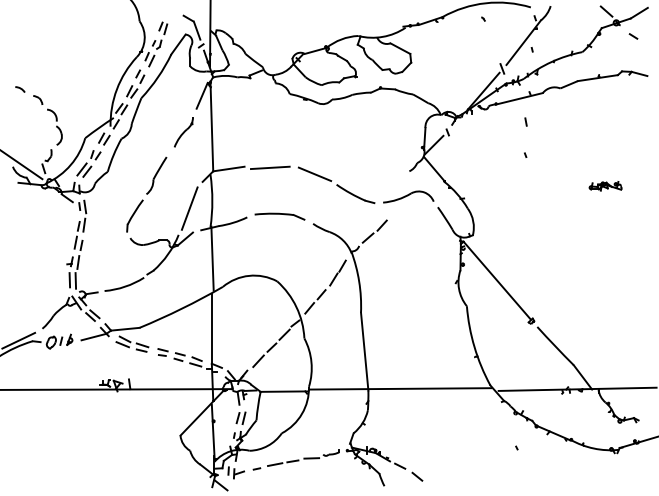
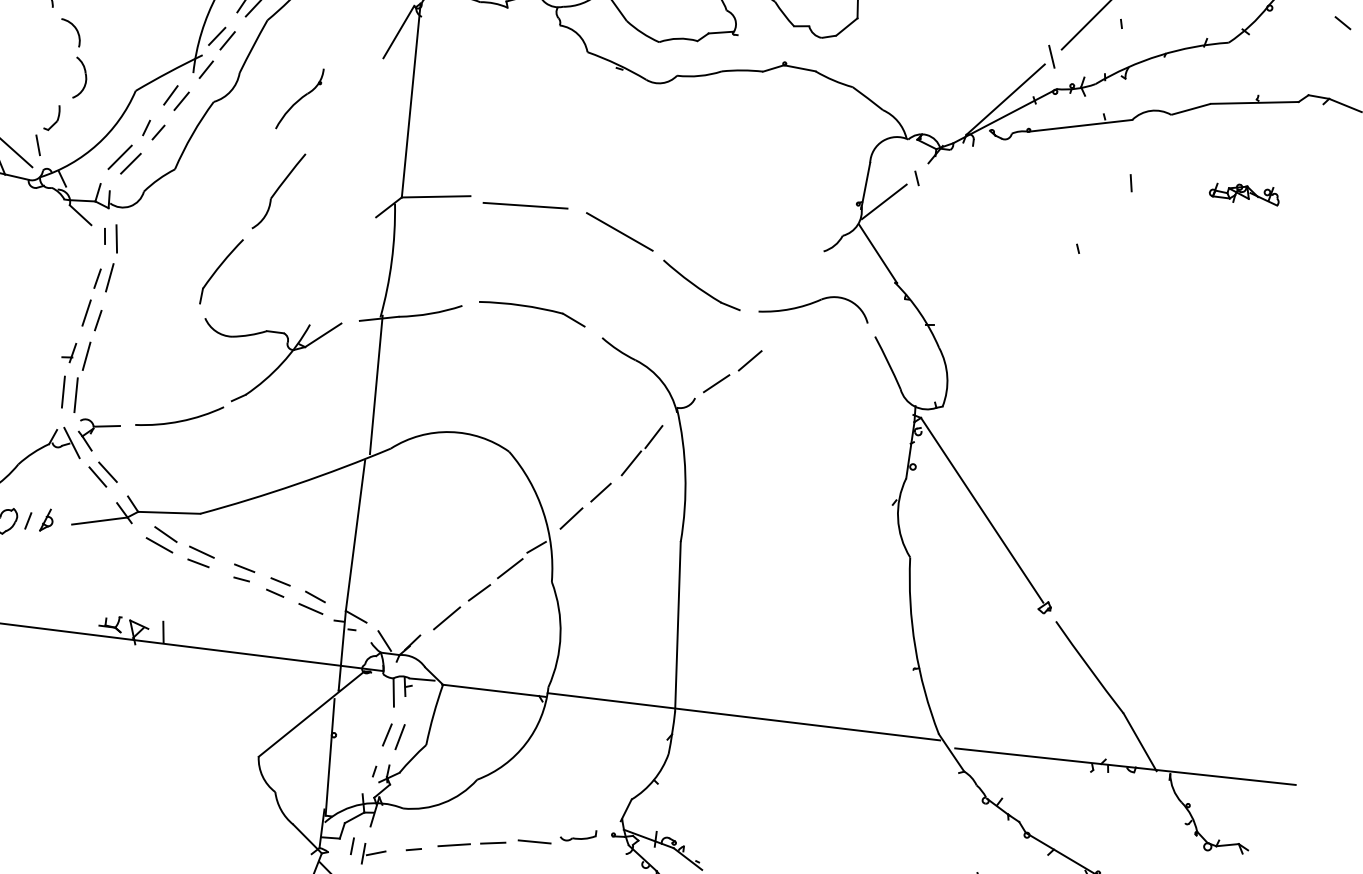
line: (525, 121) -> (1130, 181), moved
part: (183, 132) -> (299, 99), moved
part: (605, 186) -> (1244, 194), moved
line: (189, 208) -> (340, 270), removed

